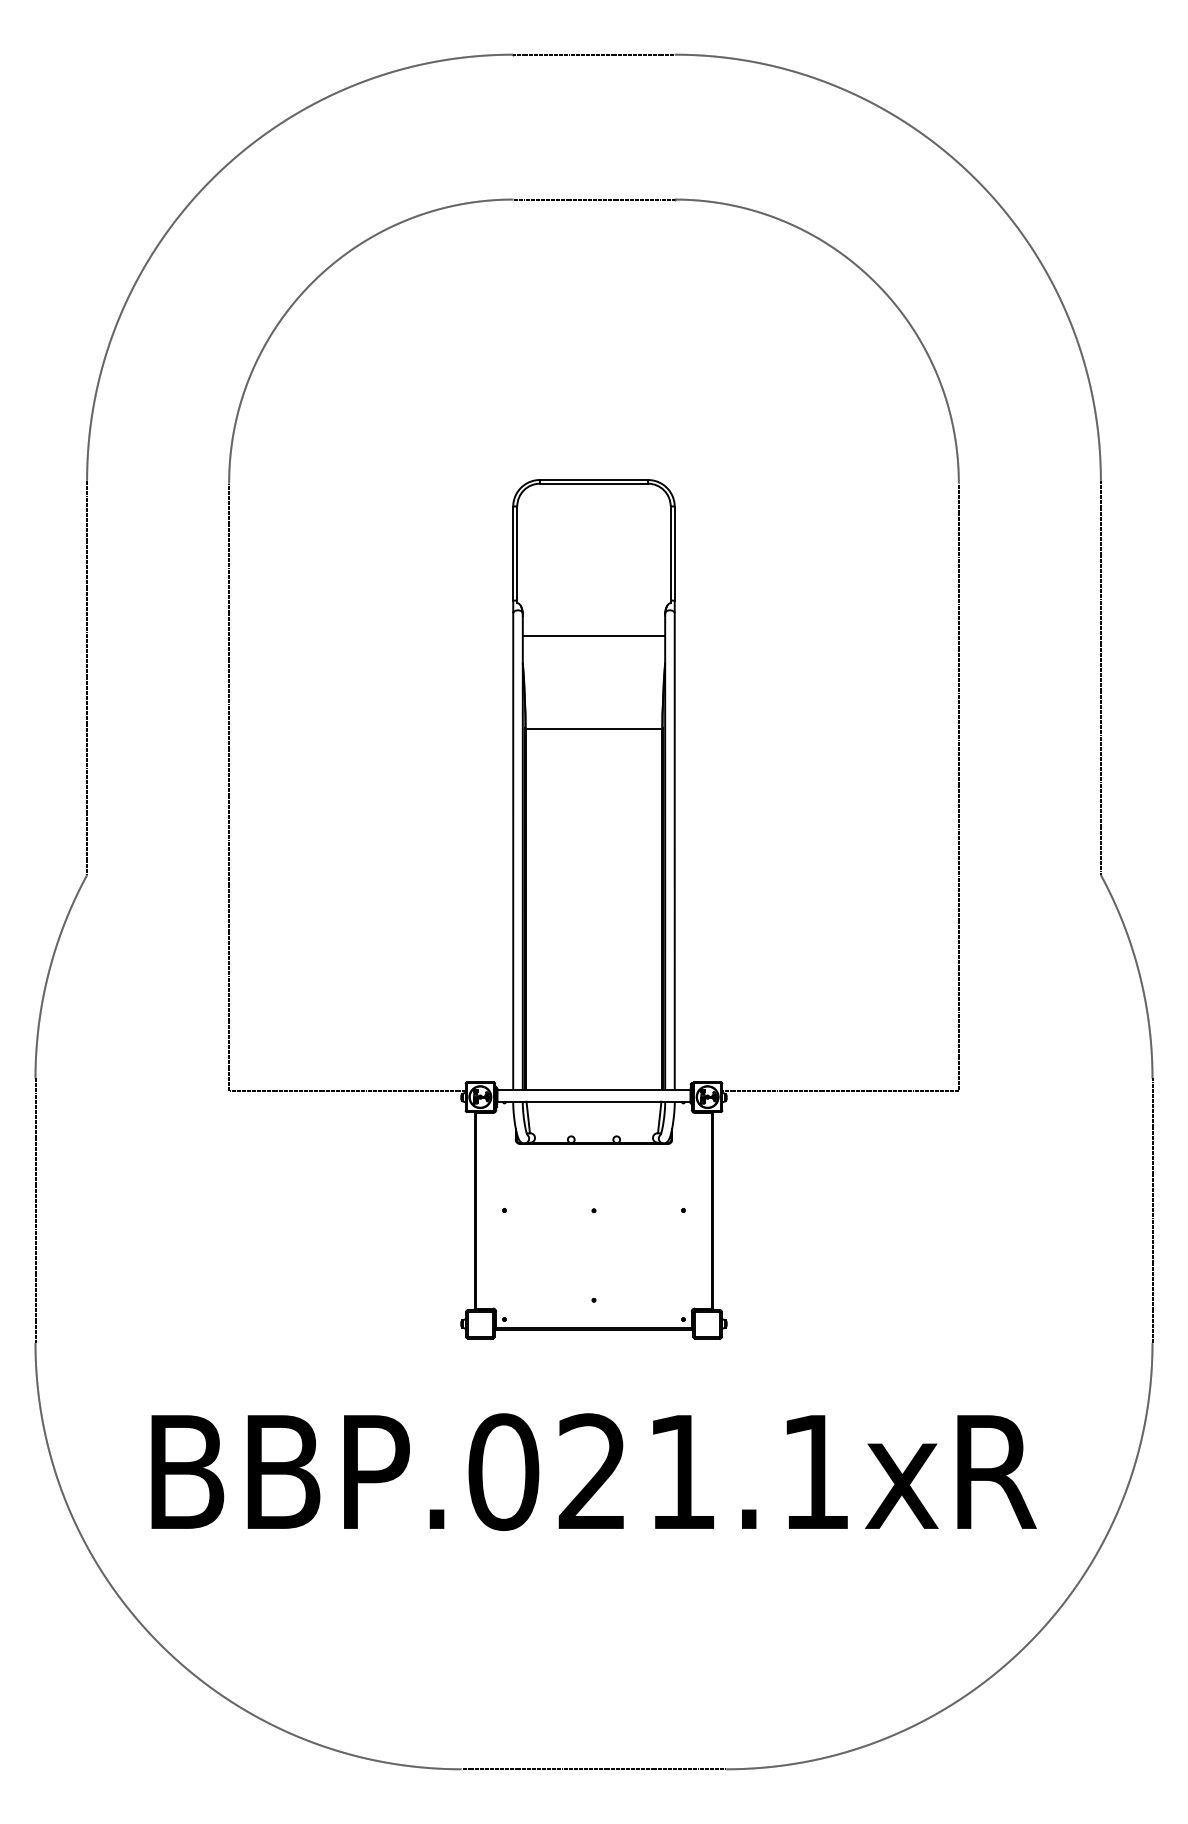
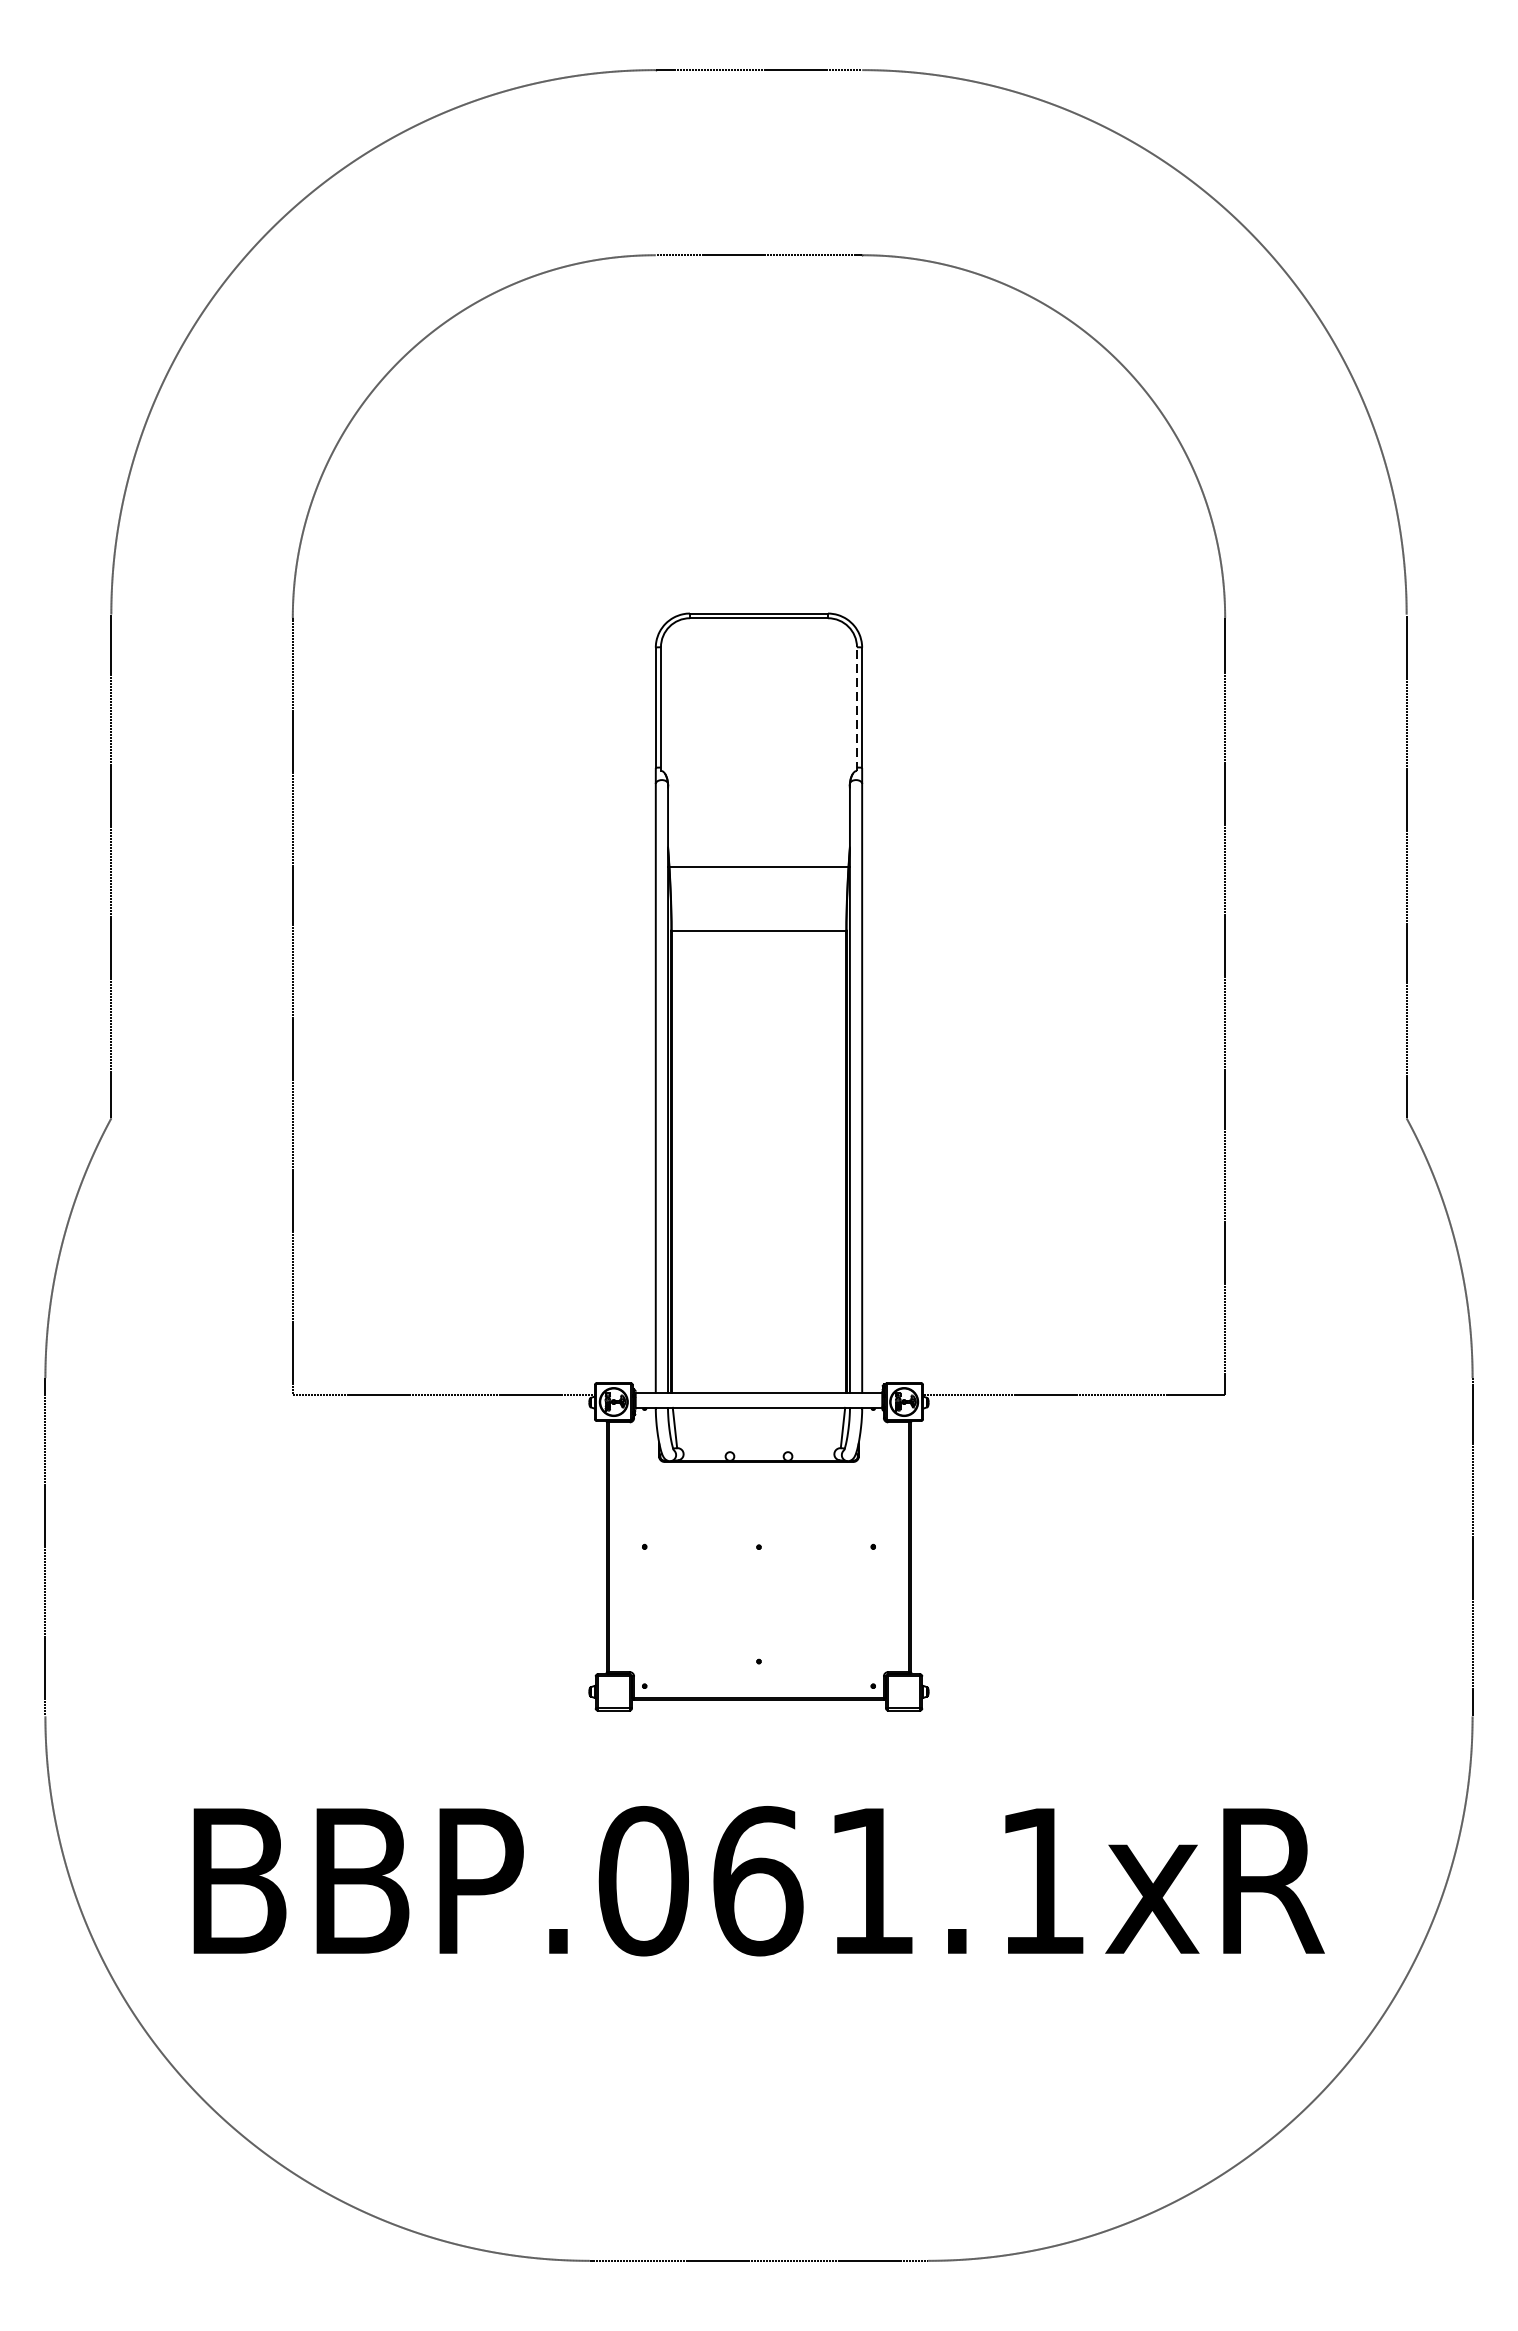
line: (670, 554) -> (856, 708), solid -> dashed
line: (593, 635) -> (758, 867), moved
text: (593, 1471) -> (758, 1880), BBP.021.1xR -> BBP.061.1xR

